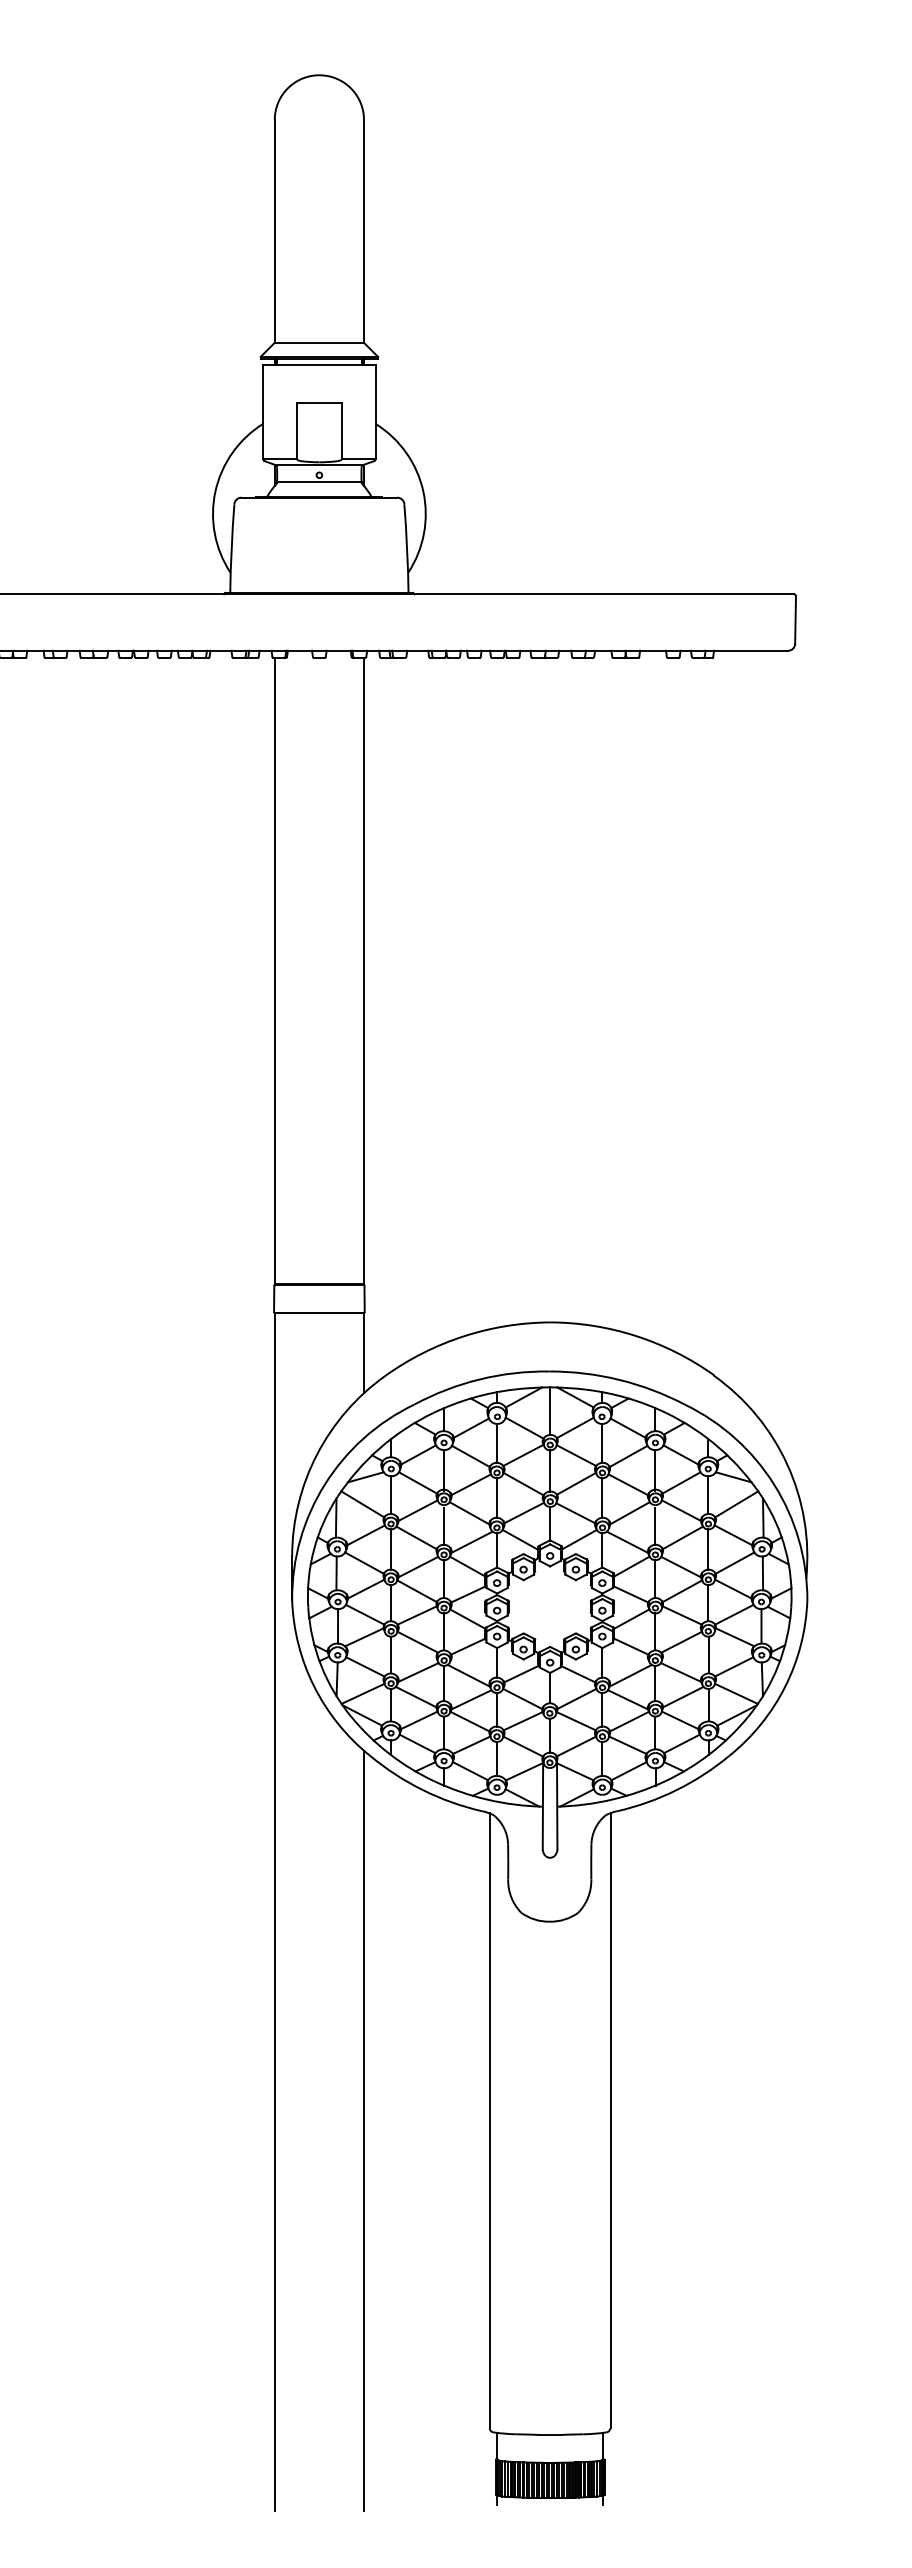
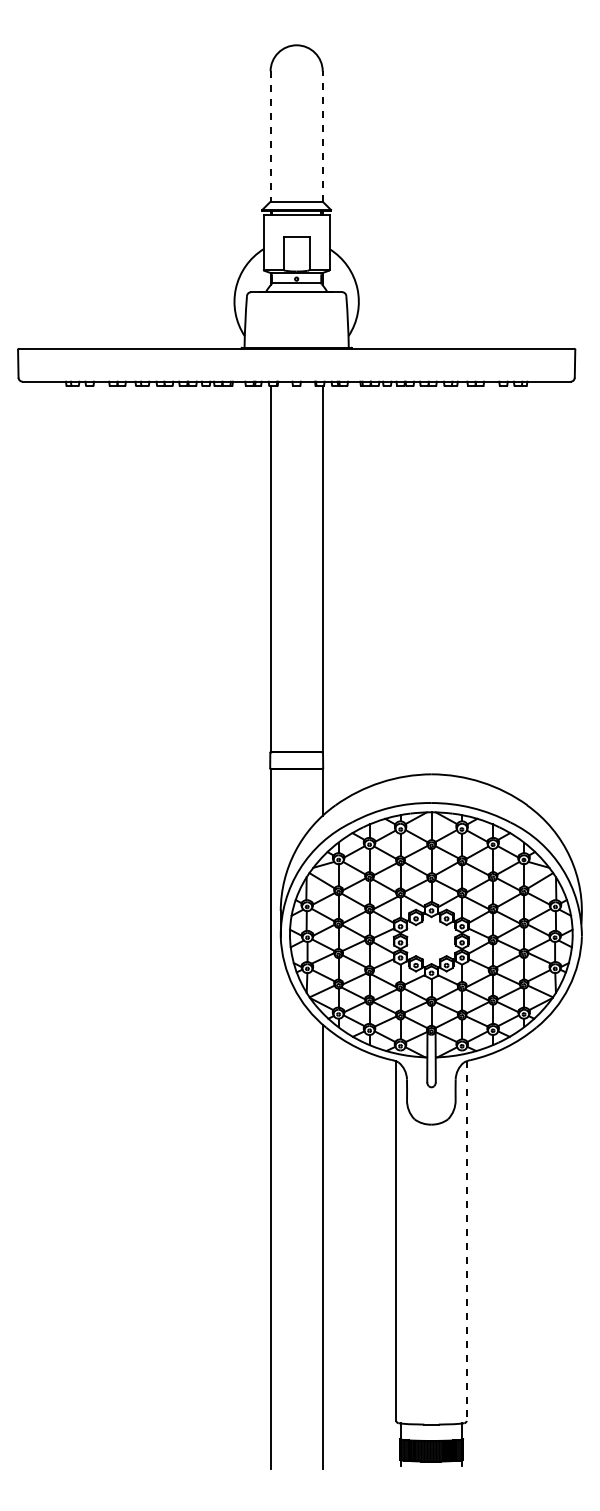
line: (363, 231) -> (322, 136), solid -> dashed
line: (274, 232) -> (270, 137), solid -> dashed
line: (609, 2121) -> (466, 1241), solid -> dashed

